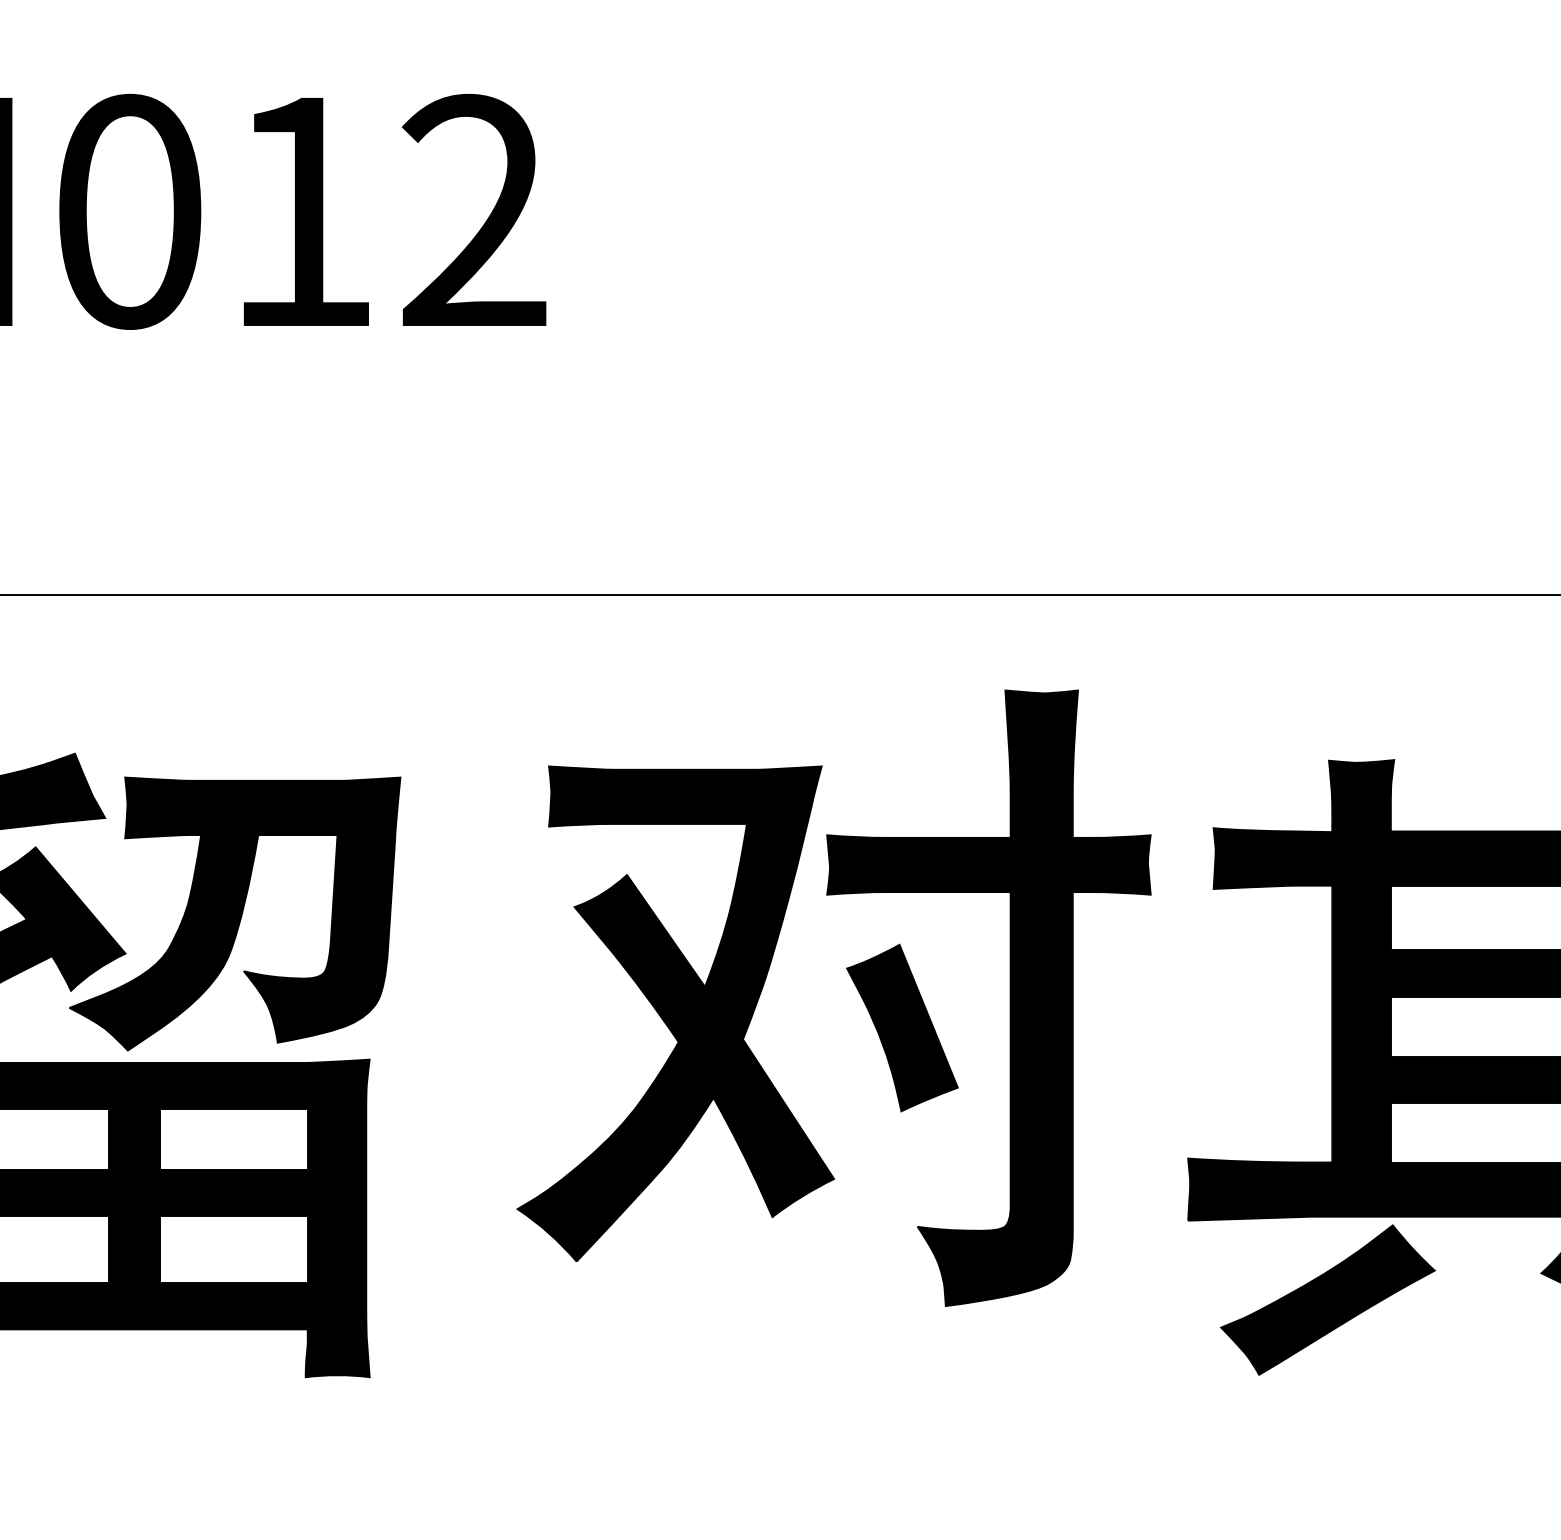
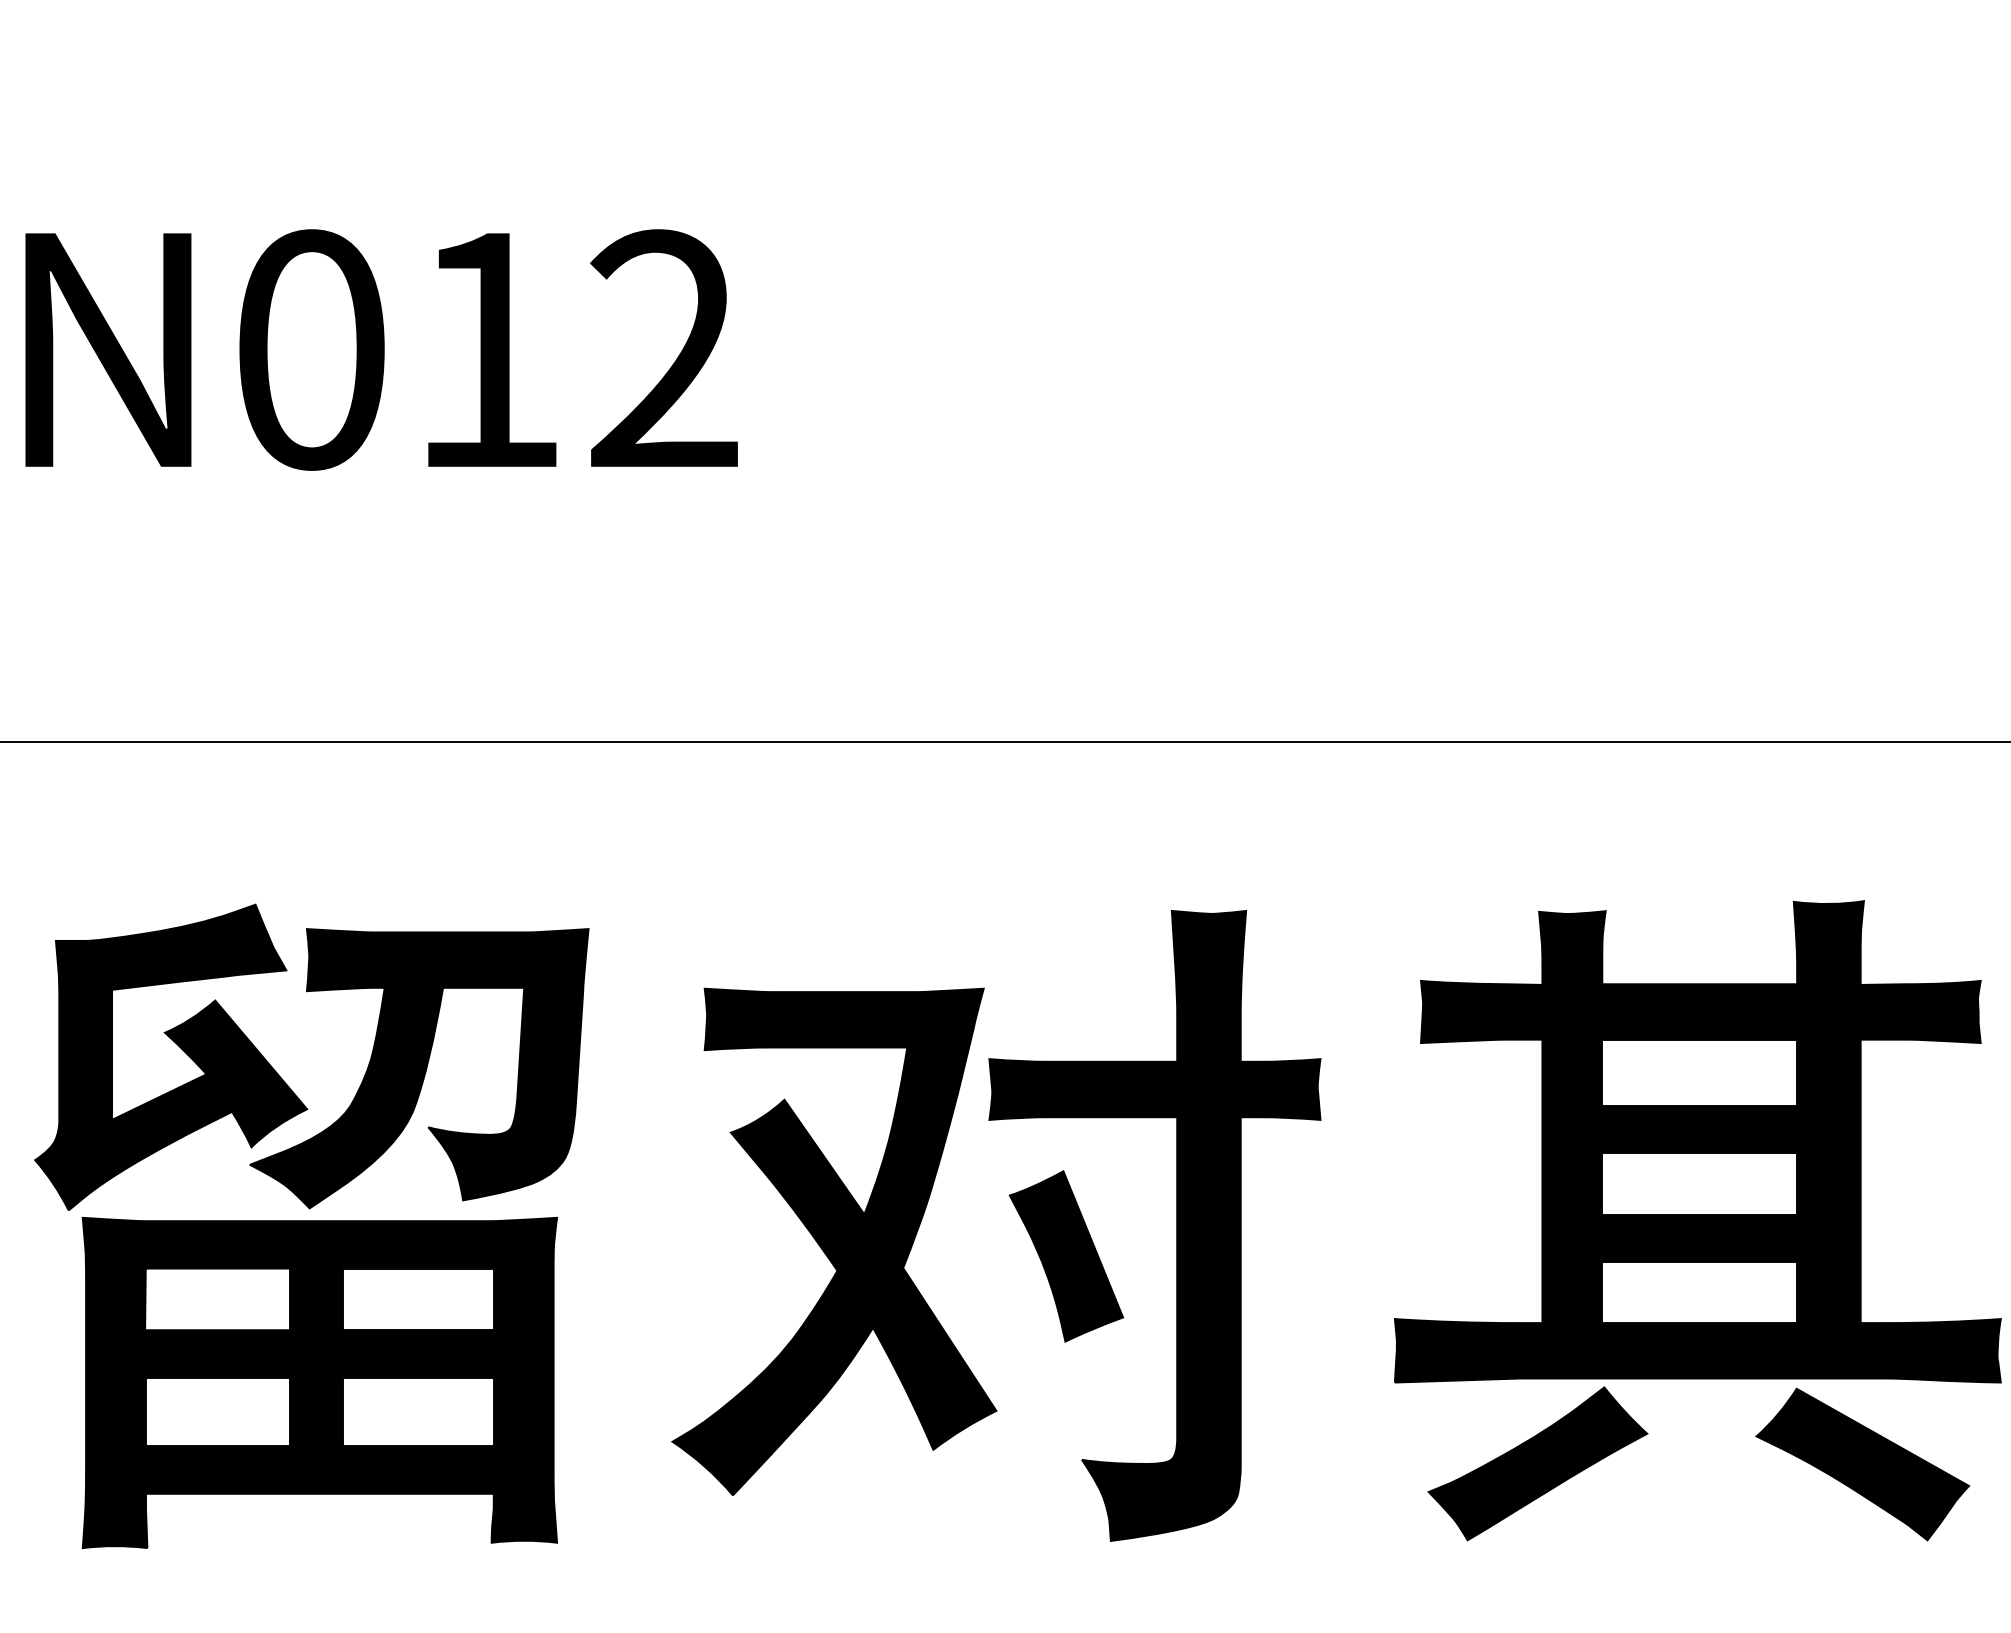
part: (855, 987) -> (1018, 1214), moved

